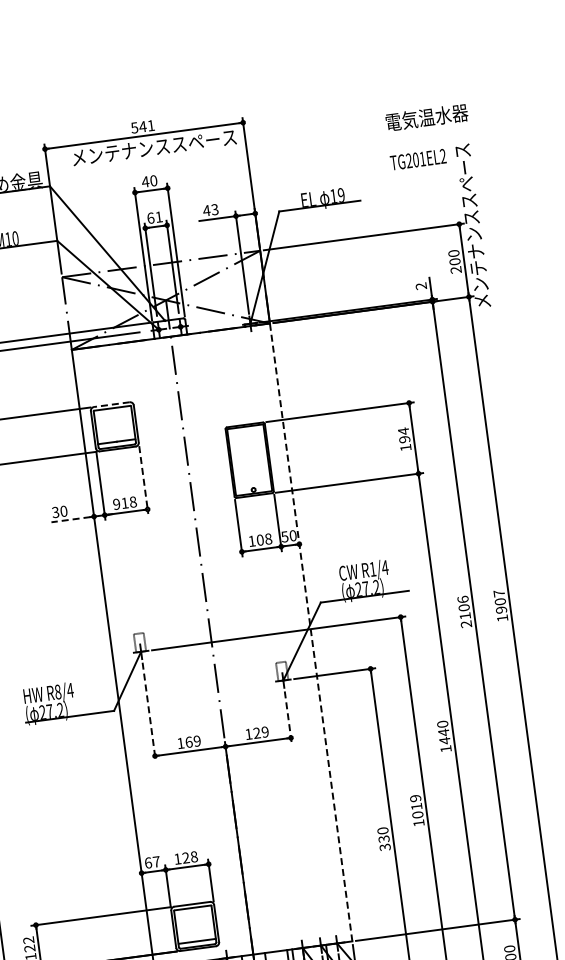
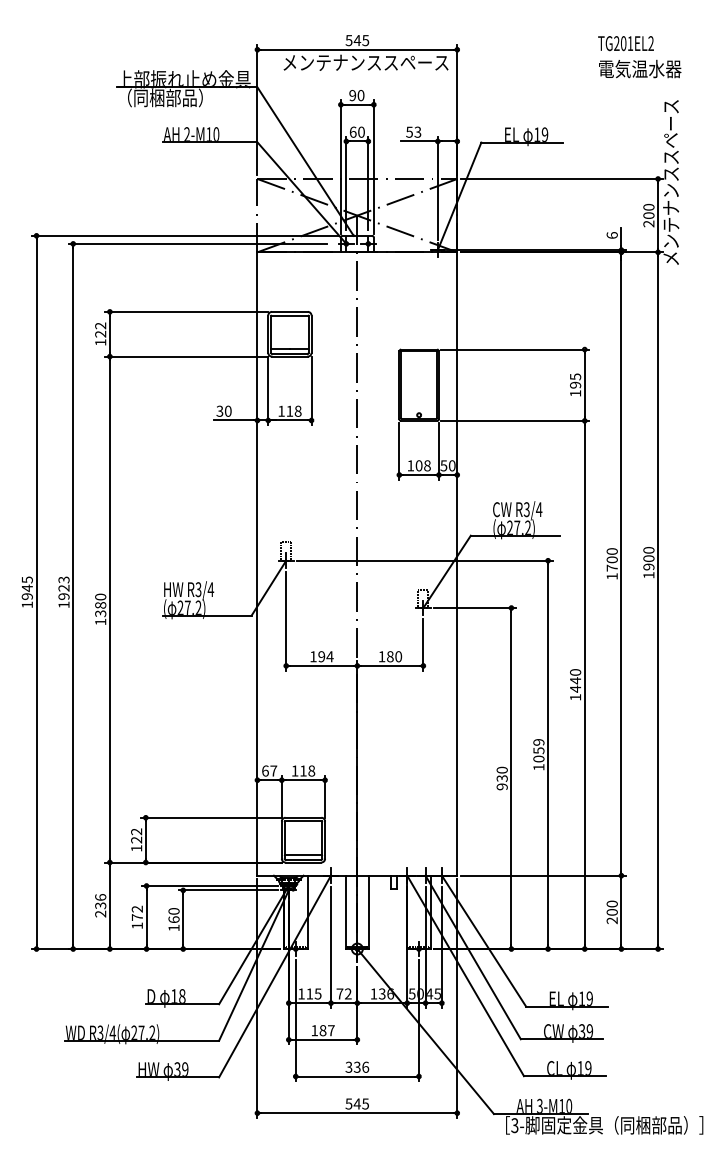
text: (150, 125) -> (365, 40), 541 -> 545
text: (417, 159) -> (625, 43), moved
text: (145, 181) -> (352, 95), 40 -> 90
text: (206, 210) -> (409, 131), 43 -> 53
text: (159, 216) -> (361, 131), 61 -> 60
text: (420, 286) -> (611, 235), 2 -> 6
line: (111, 404) -> (289, 311), dashed -> solid
text: (403, 430) -> (575, 376), 194 -> 195
line: (143, 480) -> (311, 391), dashed -> solid
text: (116, 503) -> (281, 410), 918 -> 118
line: (71, 519) -> (234, 420), dashed -> solid
text: (372, 569) -> (526, 509), R1/4 -> R3/4
text: (498, 593) -> (648, 550), 1907 -> 1900
text: (463, 611) -> (611, 563), 2106 -> 1700
line: (311, 632) -> (457, 564), dashed -> solid
text: (58, 691) -> (198, 589), R8/4 -> R3/4
line: (149, 712) -> (286, 621), dashed -> solid
line: (288, 716) -> (423, 644), dashed -> solid
text: (261, 732) -> (394, 656), 129 -> 180
text: (192, 741) -> (325, 656), 169 -> 194
text: (416, 806) -> (538, 750), 1019 -> 1059
text: (385, 846) -> (502, 786), 330 -> 930
text: (186, 857) -> (303, 770), 128 -> 118

